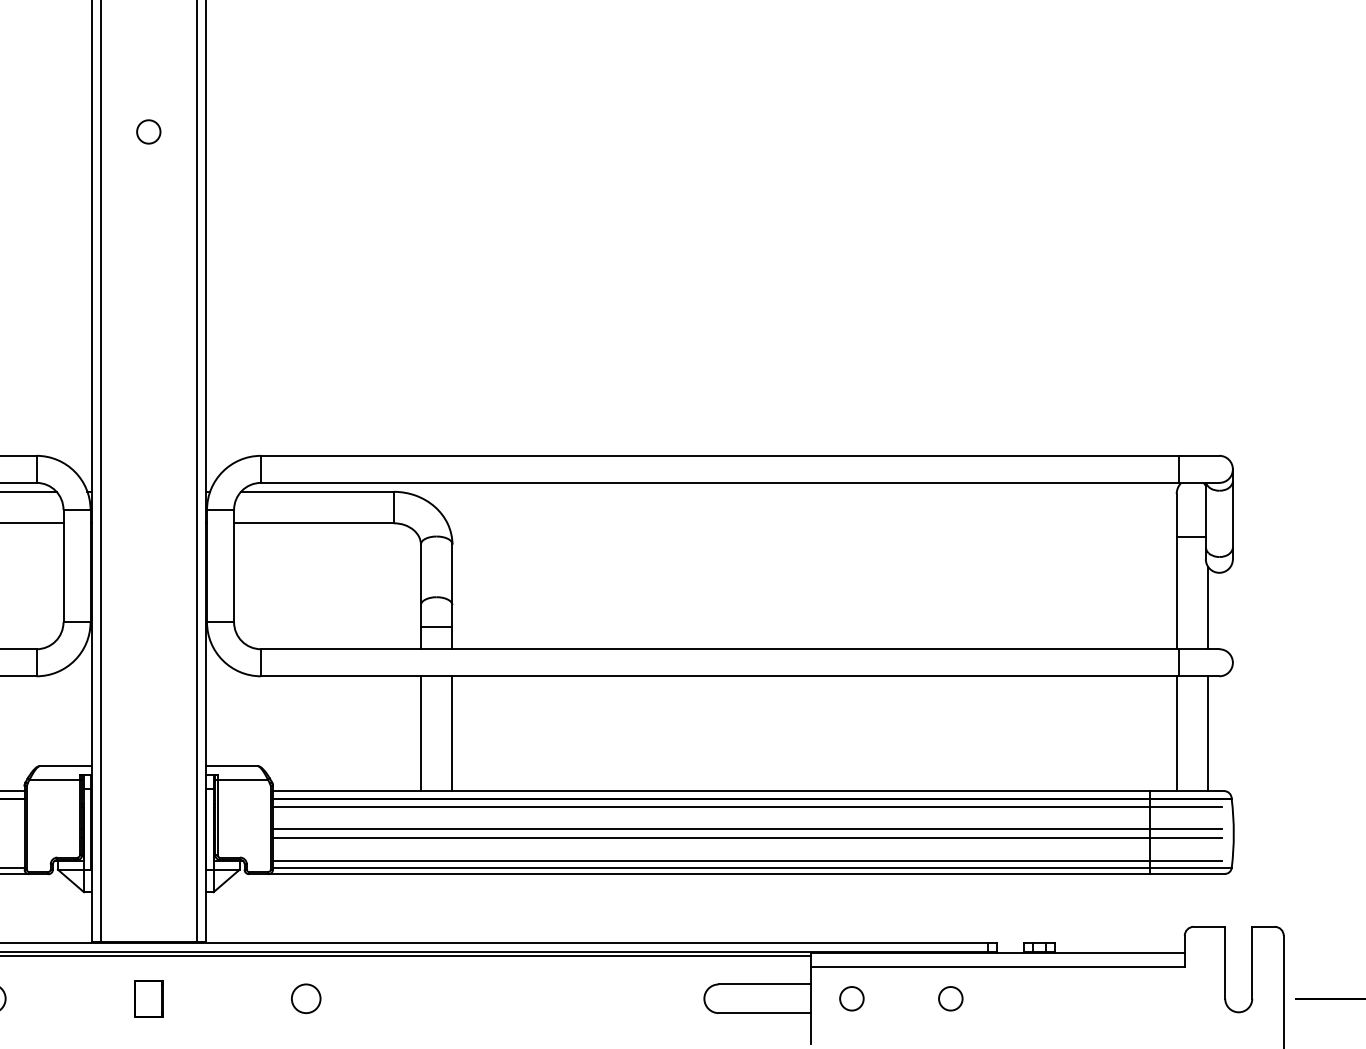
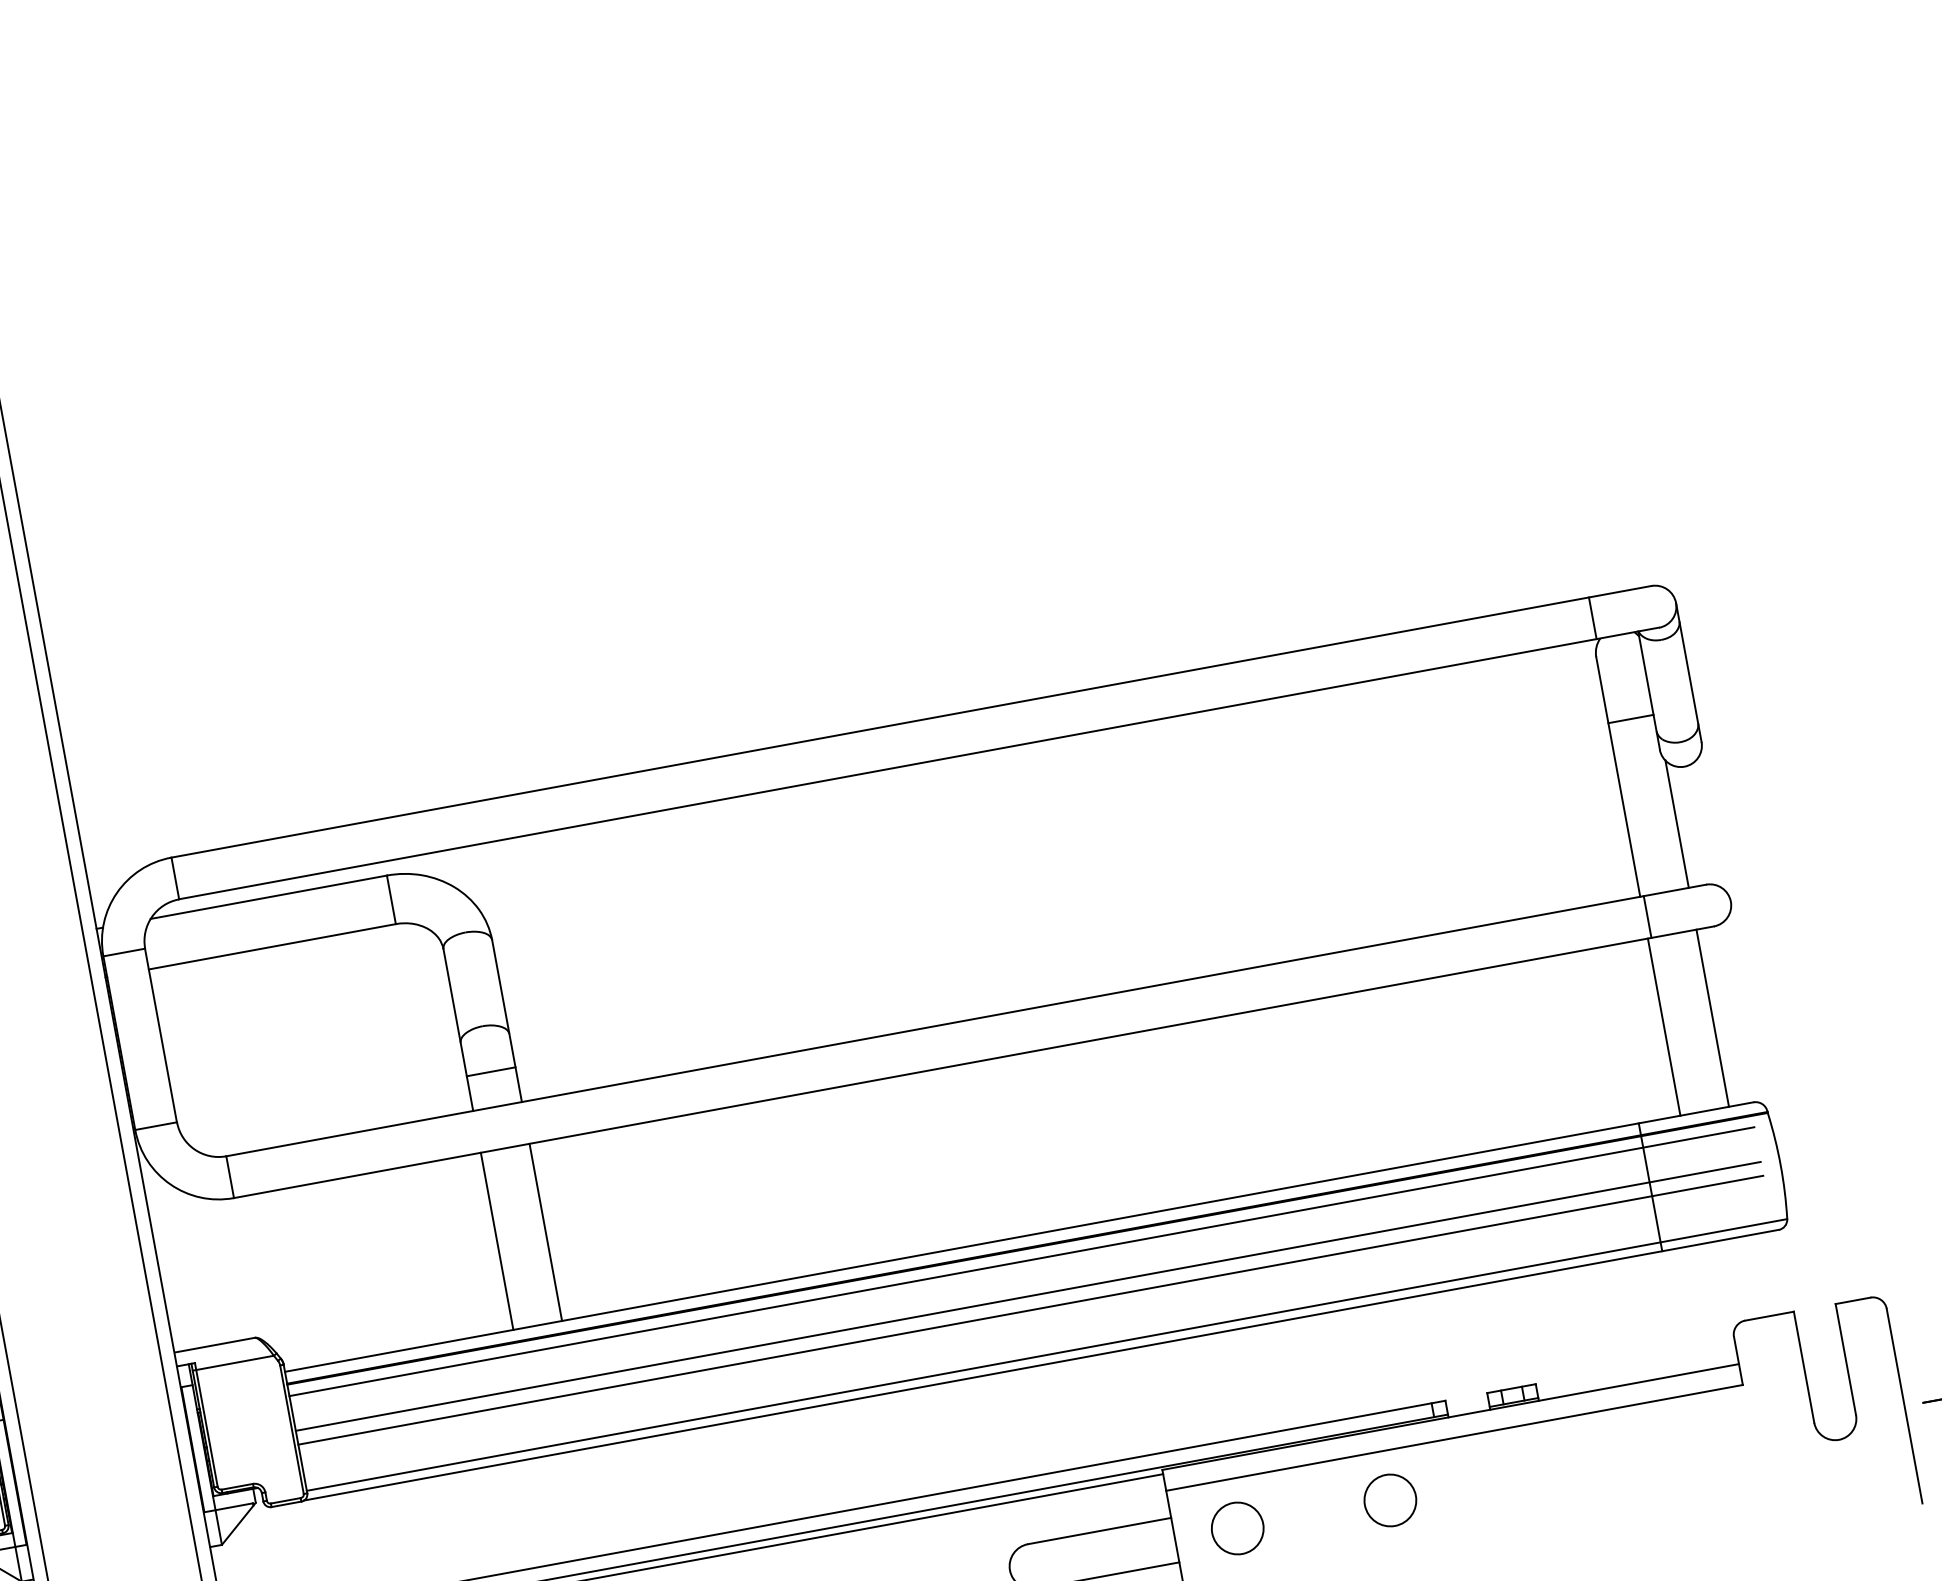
line: (747, 860) -> (1037, 1344), removed
circle: (851, 998) -> (1237, 1528), size x1.4
circle: (950, 998) -> (1389, 1500), size x1.4

